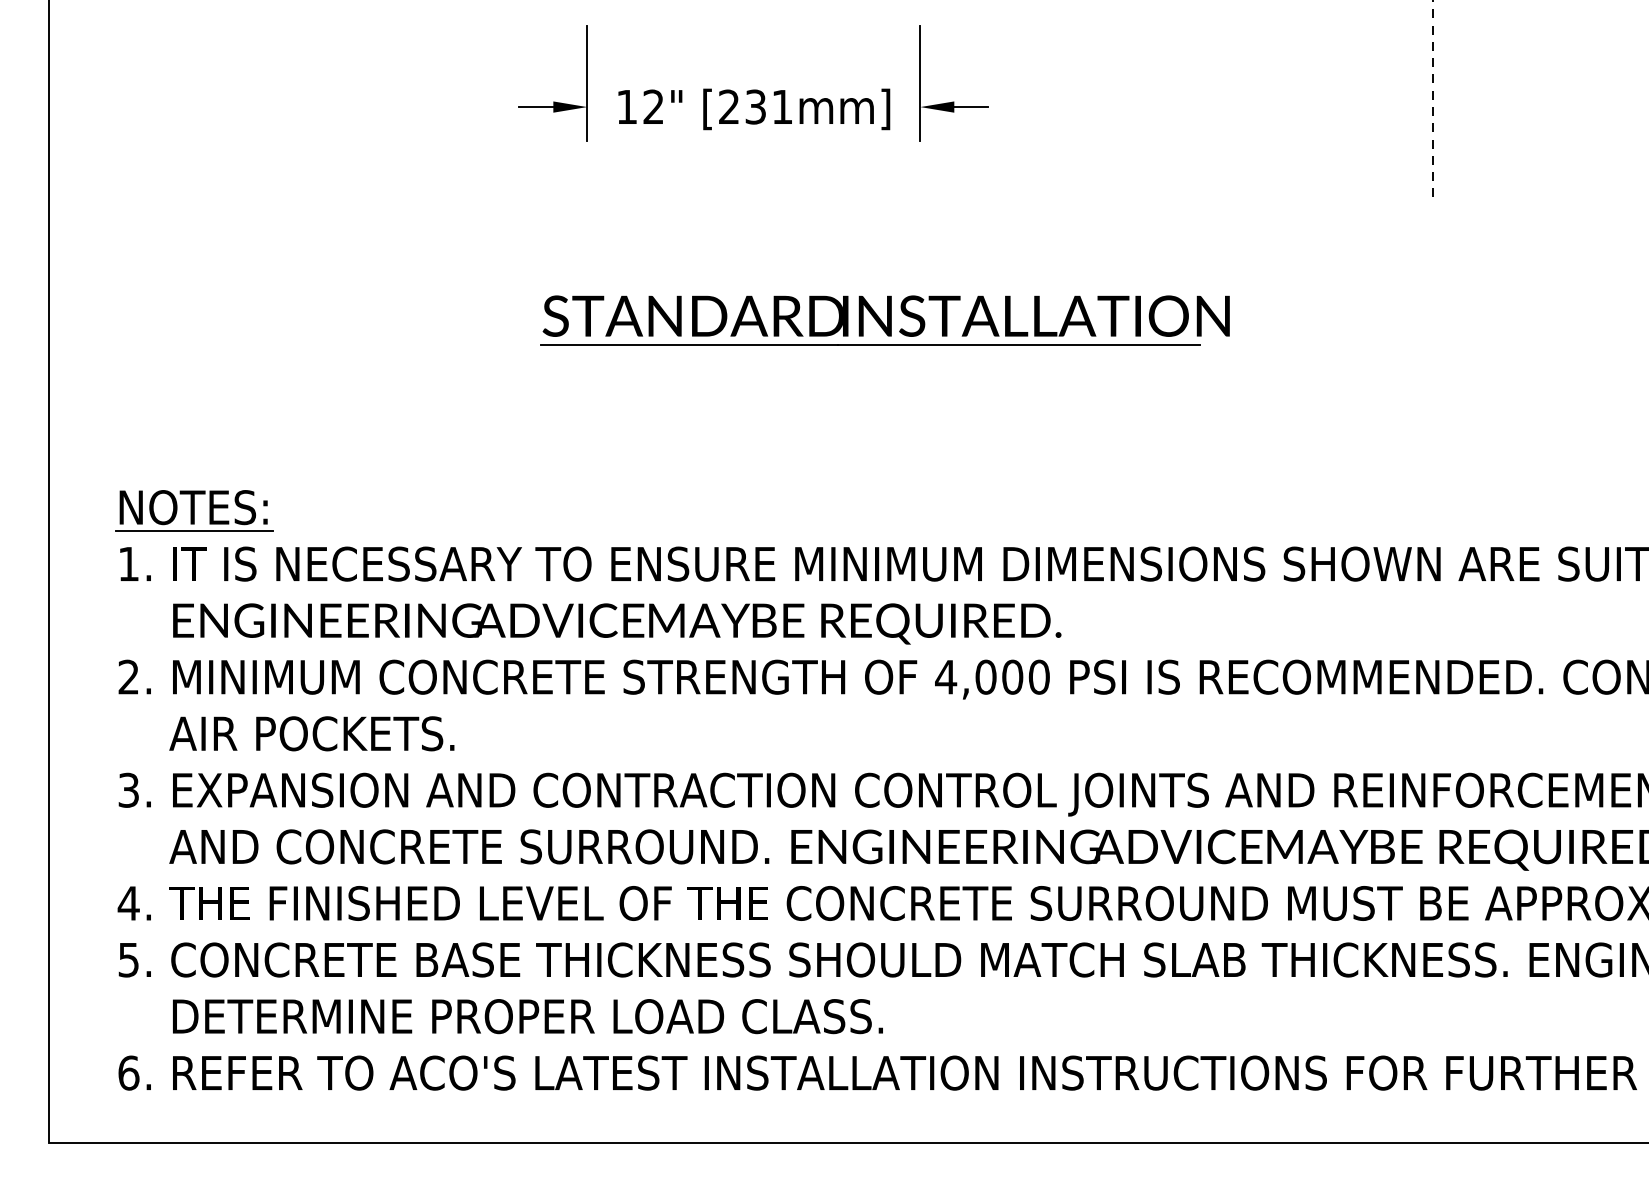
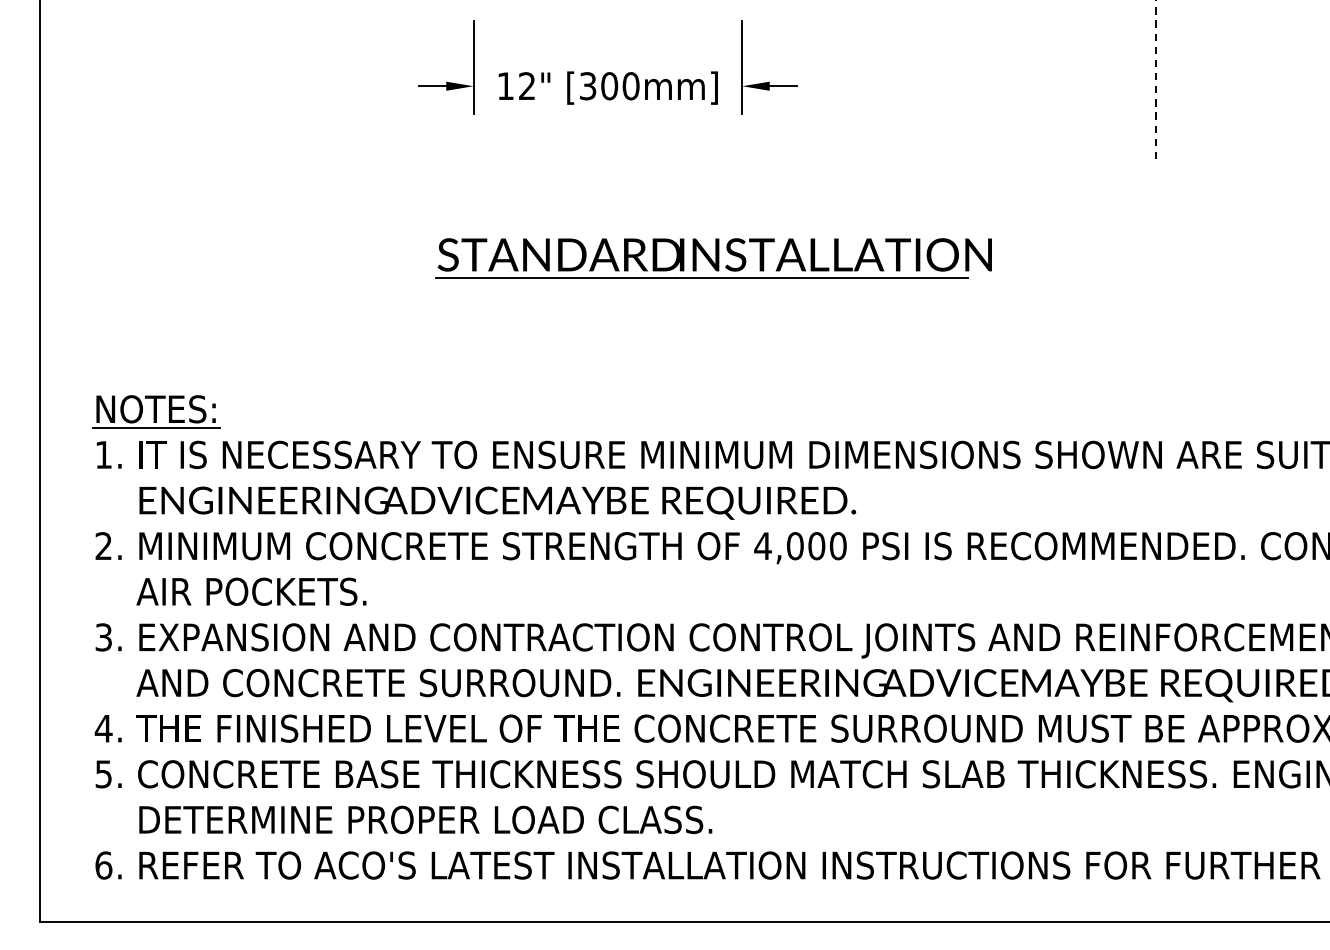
text: (756, 106) -> (610, 85), [231mm] -> [300mm]

